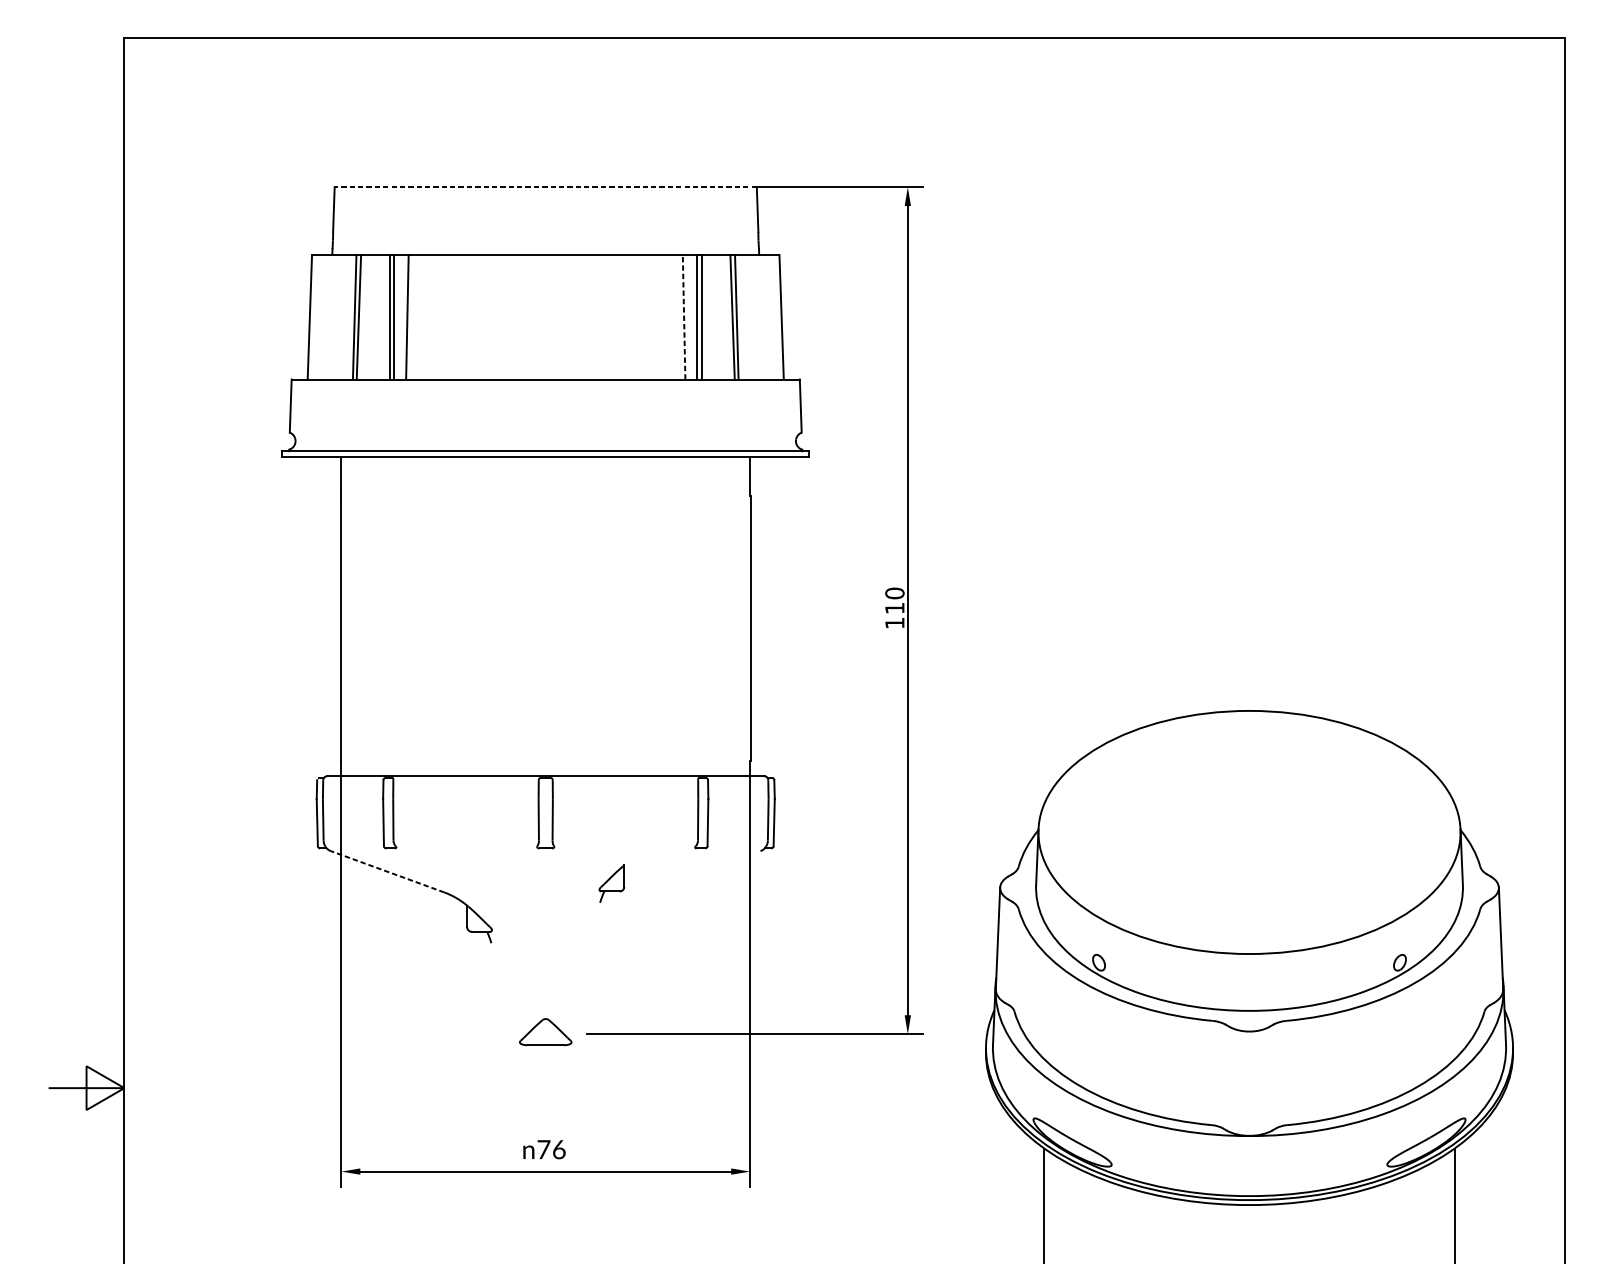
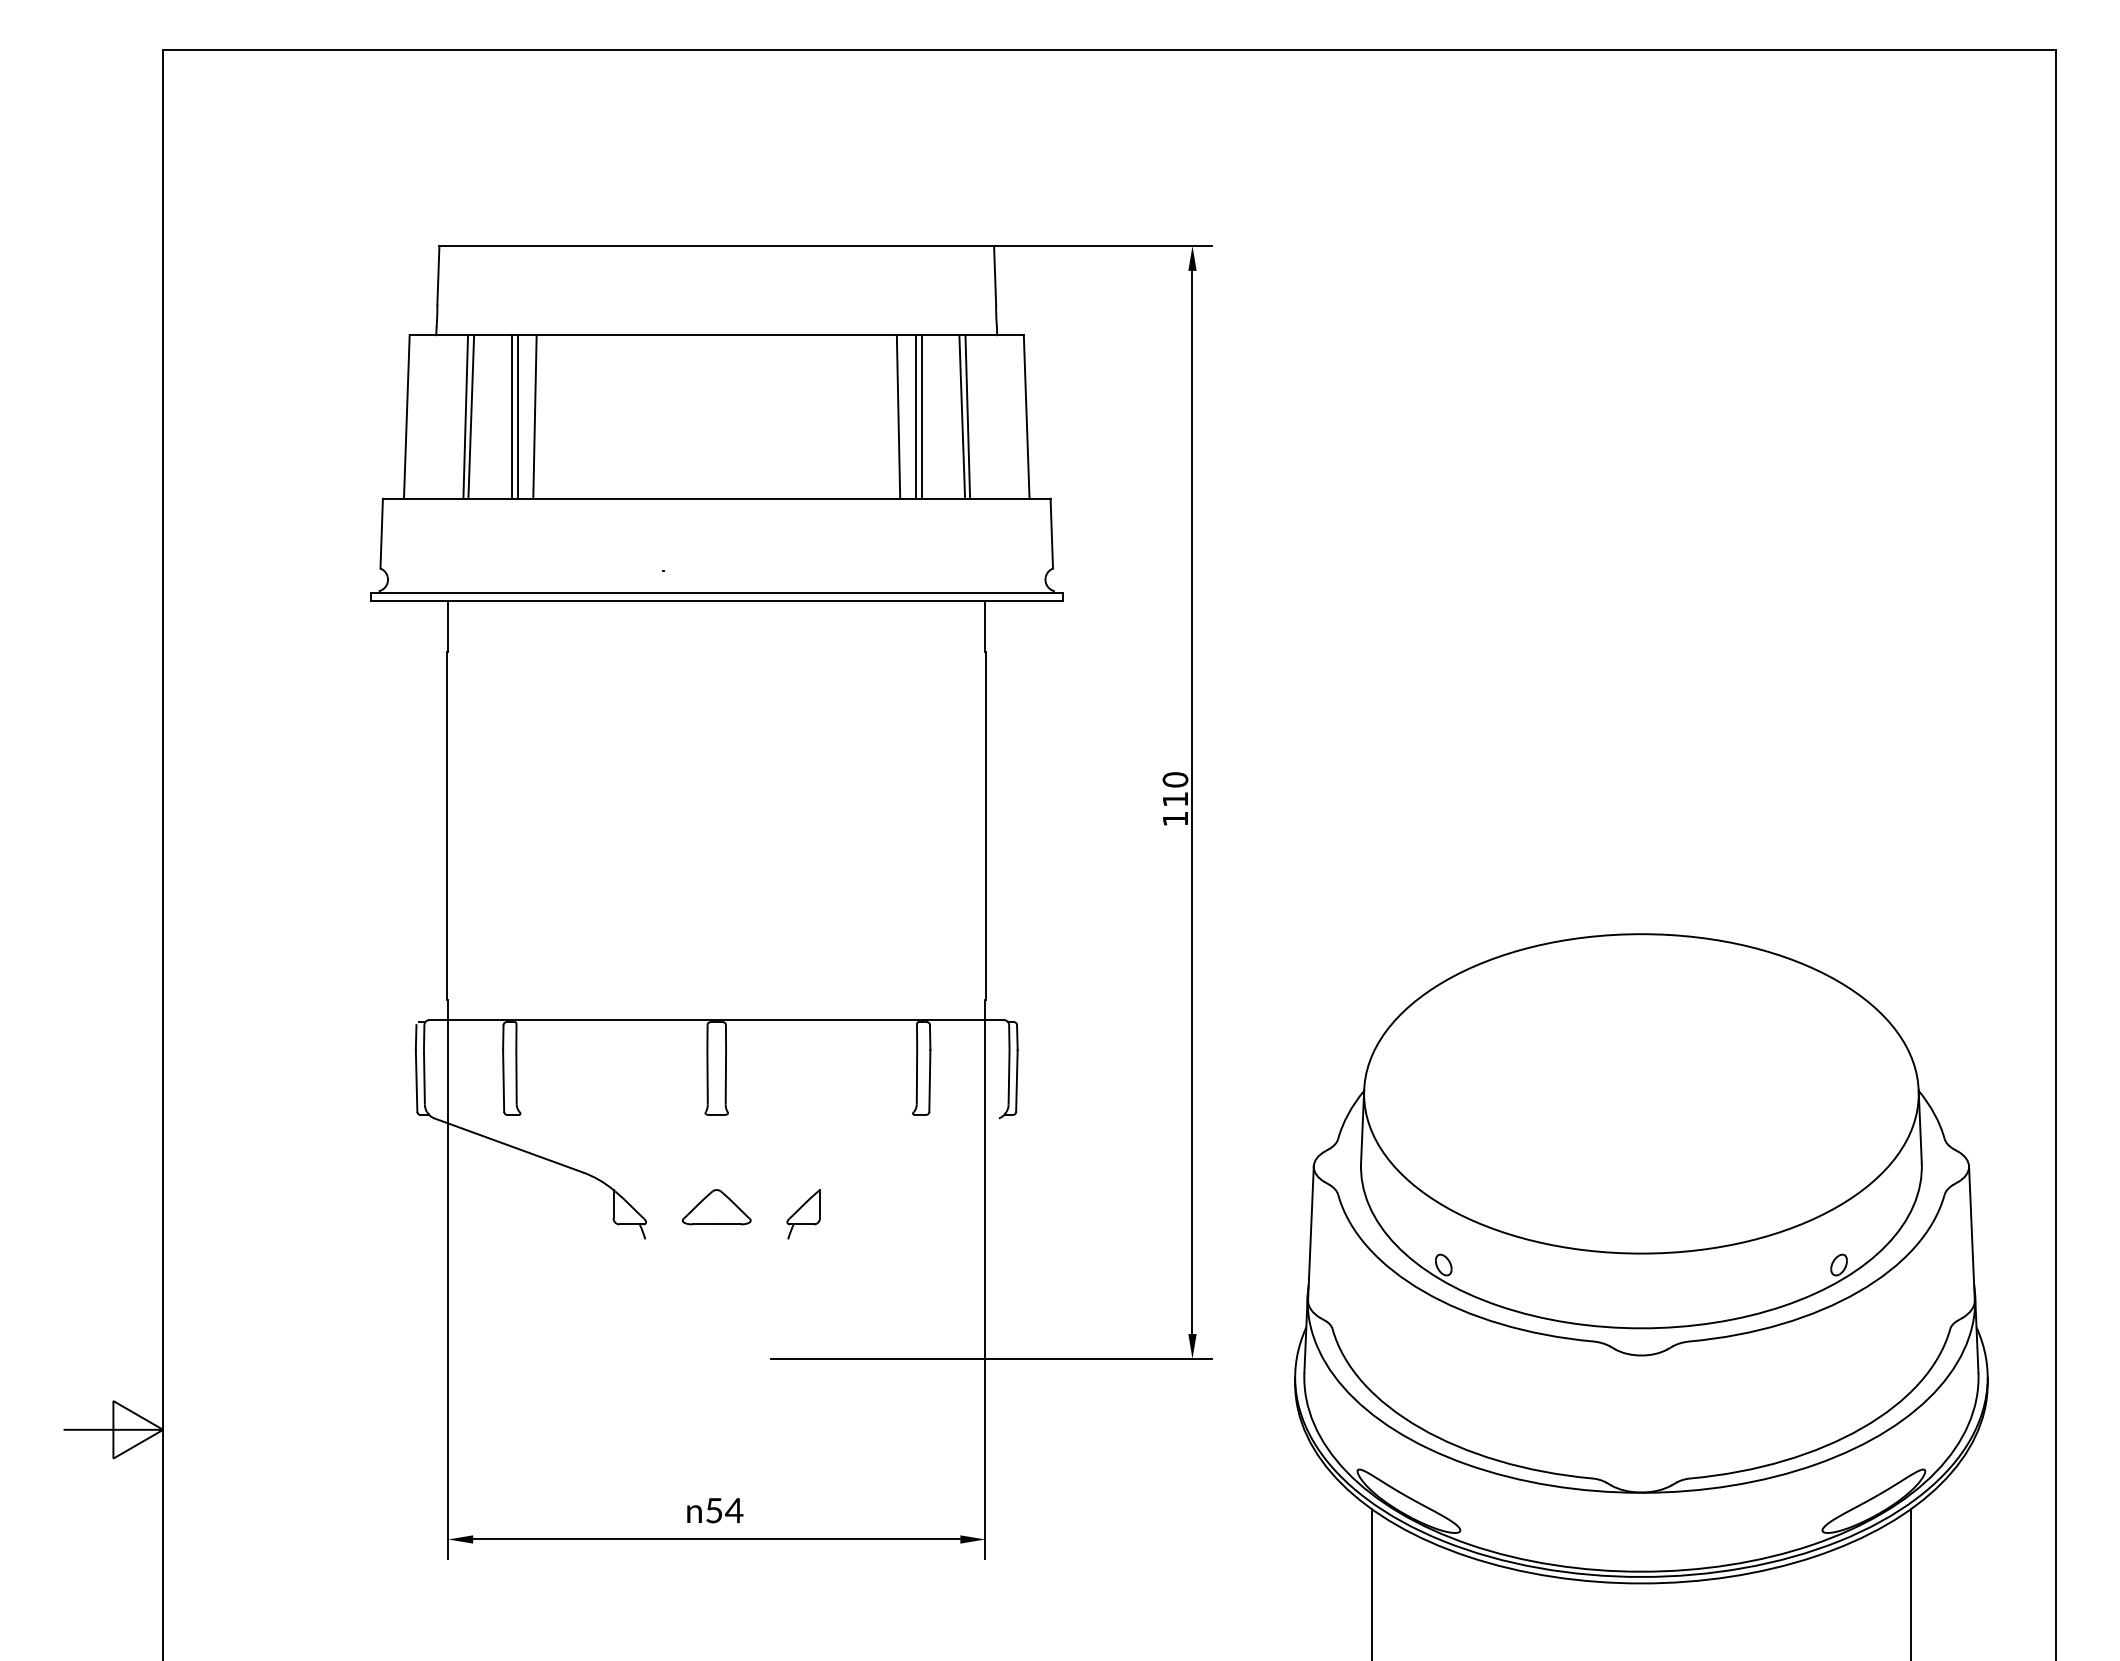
line: (545, 186) -> (716, 245), dashed -> solid
line: (684, 317) -> (898, 417), dashed -> solid
line: (387, 871) -> (508, 1145), dashed -> solid
part: (611, 883) -> (803, 1214), moved
part: (545, 1032) -> (716, 1207), moved
text: (551, 1149) -> (724, 1510), 76 -> 54

